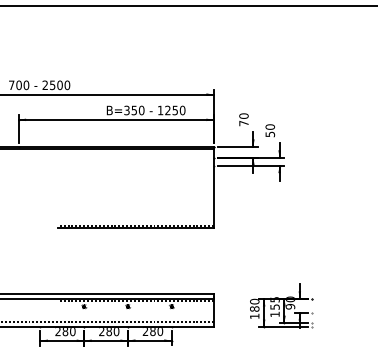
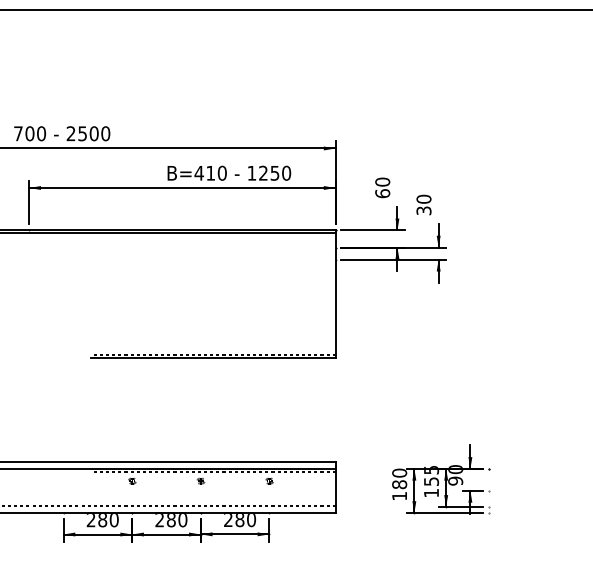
text: (130, 110) -> (204, 173), B=350 -> B=410
text: (243, 123) -> (381, 193), 70 -> 60
text: (269, 133) -> (422, 209), 50 -> 30

